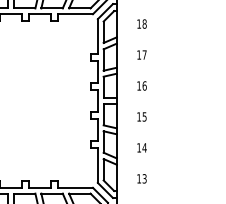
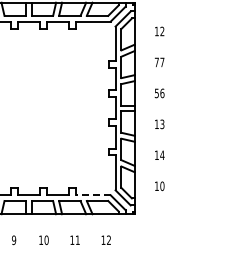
text: (144, 24) -> (162, 31), 18 -> 12
text: (138, 55) -> (156, 62), 17 -> 77
text: (138, 86) -> (156, 93), 16 -> 56
text: (144, 116) -> (162, 123), 15 -> 13
text: (144, 178) -> (162, 185), 13 -> 10
line: (74, 188) -> (92, 195), solid -> dashed

